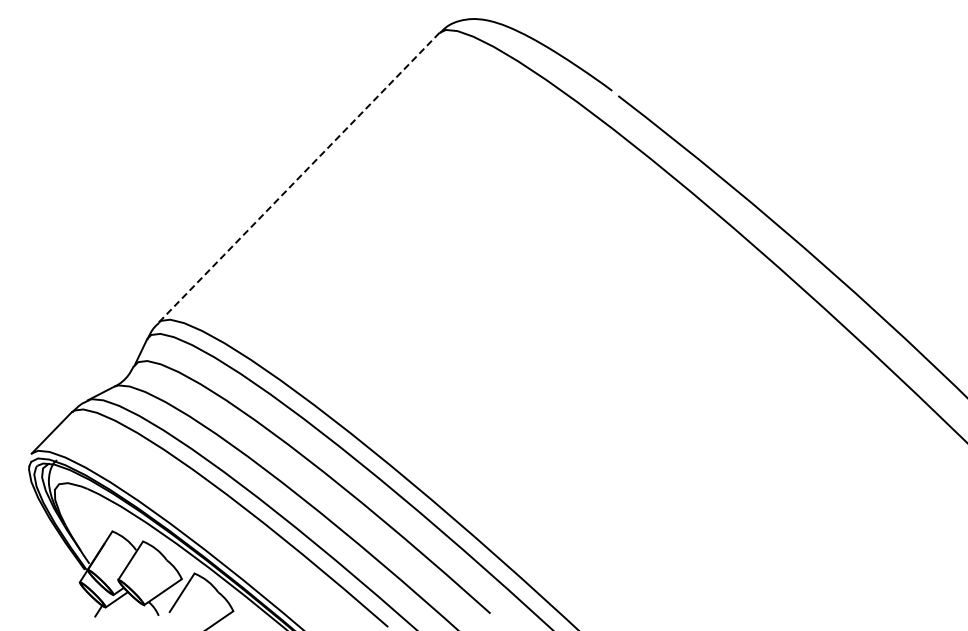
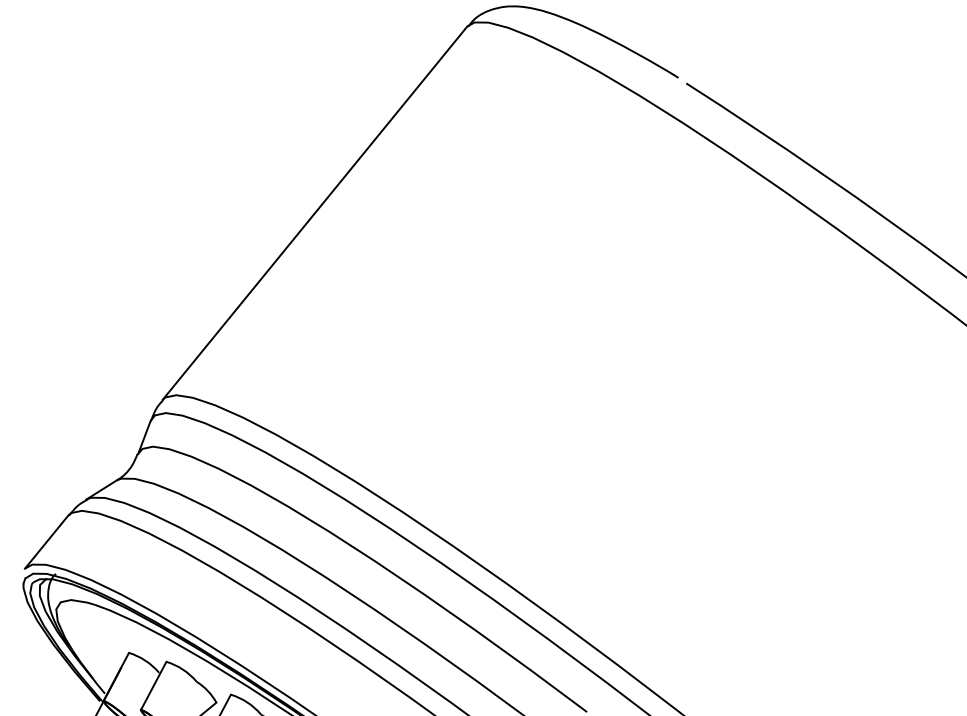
line: (299, 177) -> (315, 212), dashed -> solid

